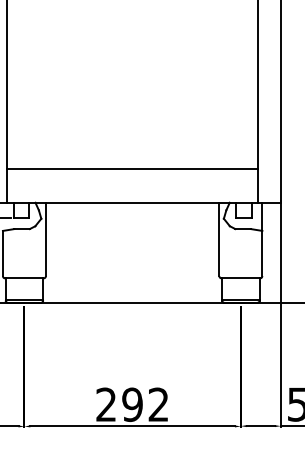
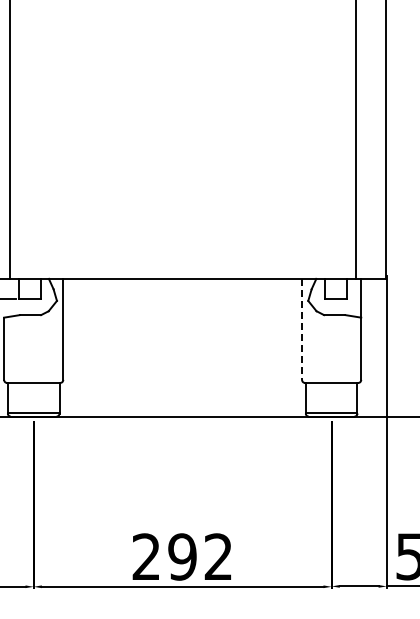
line: (132, 169) -> (182, 232), removed
line: (219, 239) -> (302, 329), solid -> dashed

